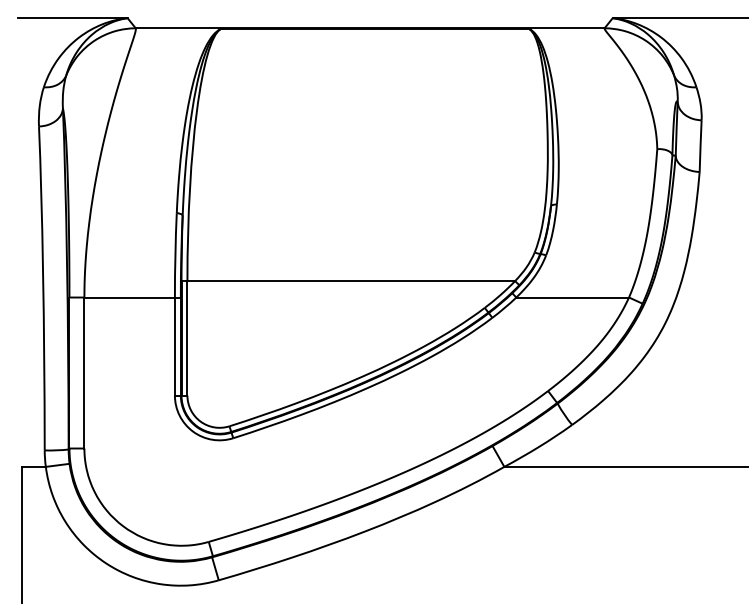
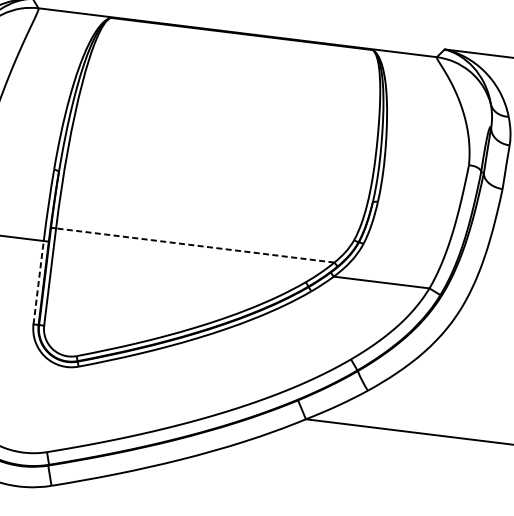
line: (351, 281) -> (195, 245), solid -> dashed
line: (174, 346) -> (38, 282), solid -> dashed

